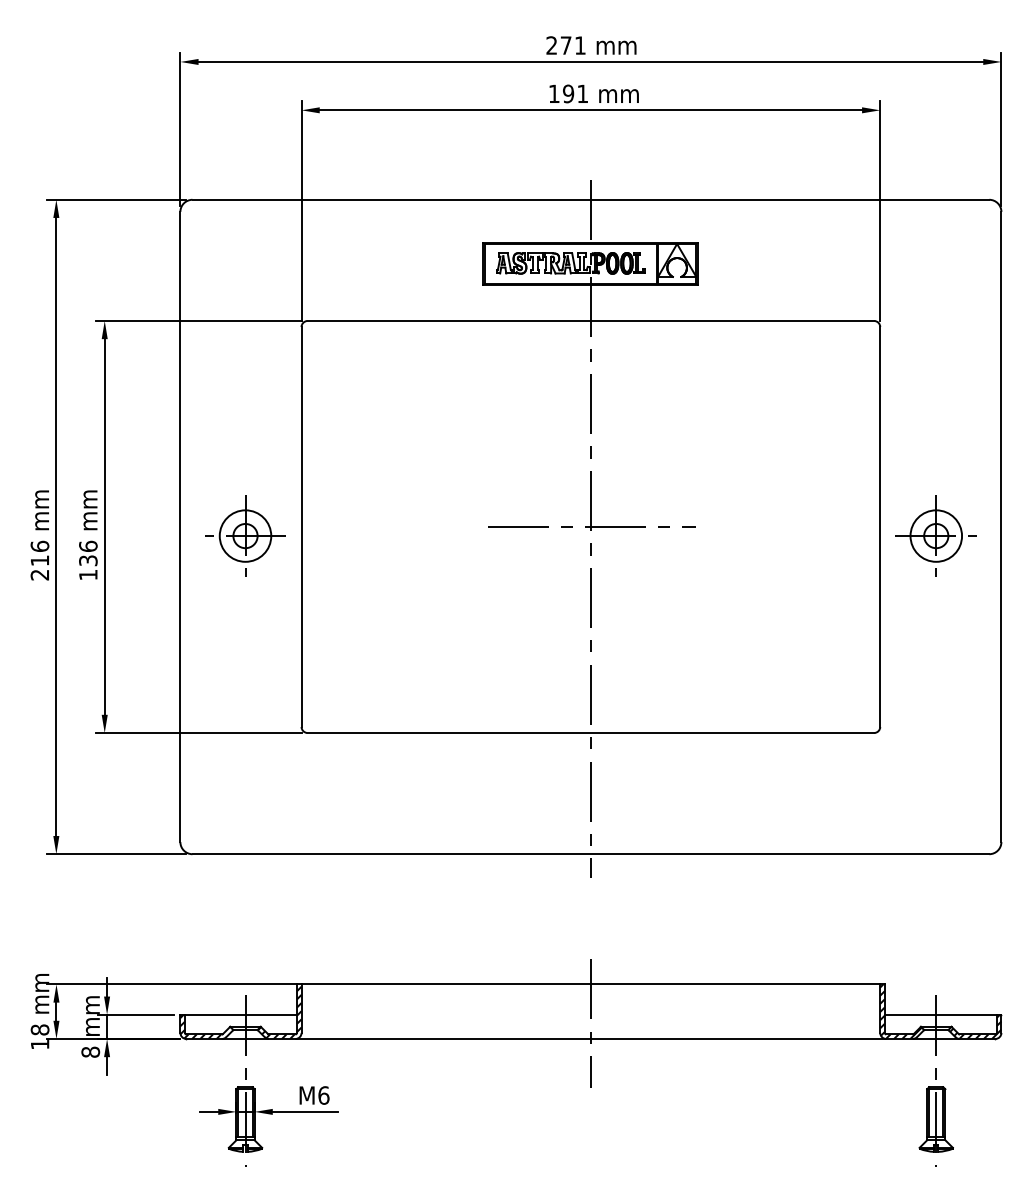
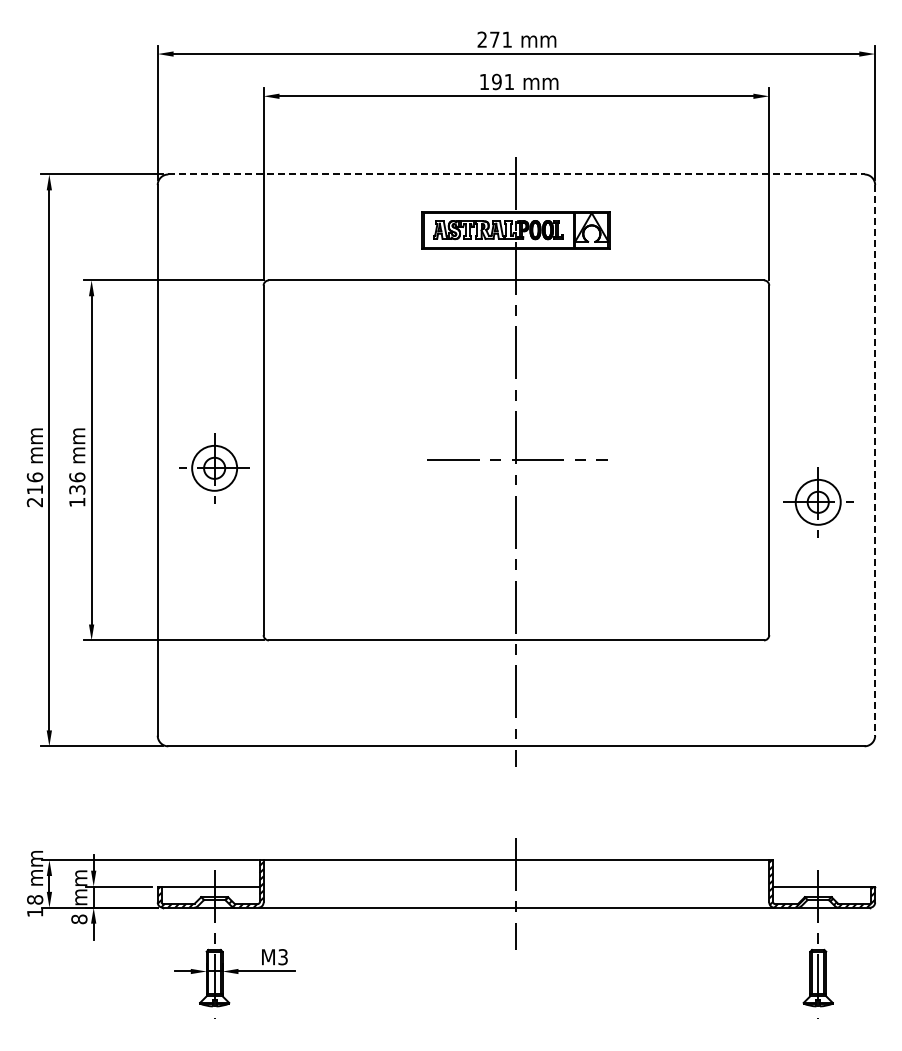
line: (590, 199) -> (516, 174), solid -> dashed
line: (1001, 527) -> (875, 460), solid -> dashed
part: (936, 536) -> (818, 502), moved
text: (324, 1095) -> (283, 957), M6 -> M3

